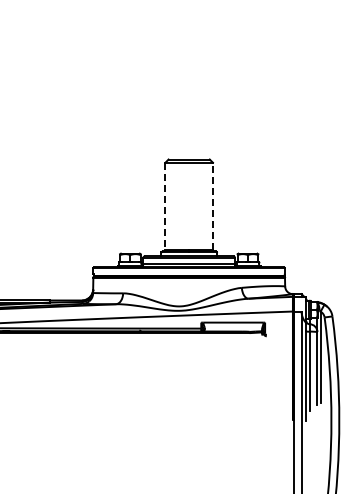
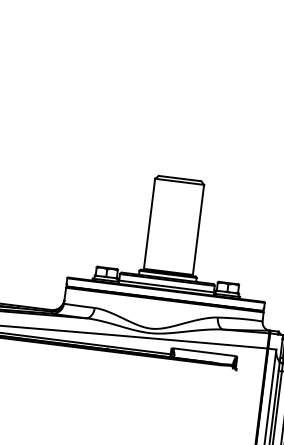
line: (165, 206) -> (149, 223), dashed -> solid
line: (212, 206) -> (198, 229), dashed -> solid

